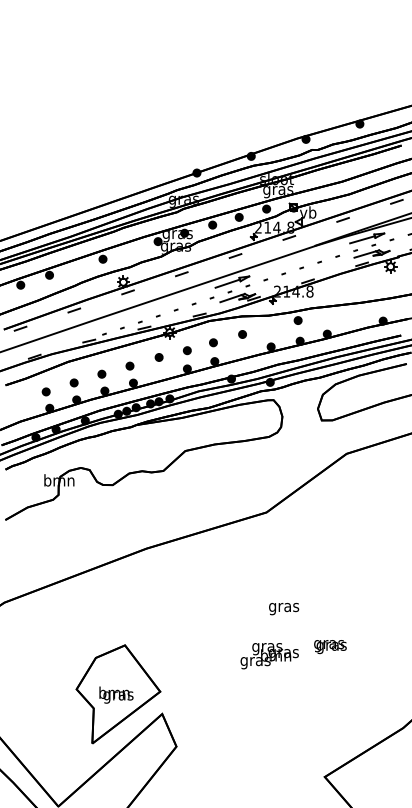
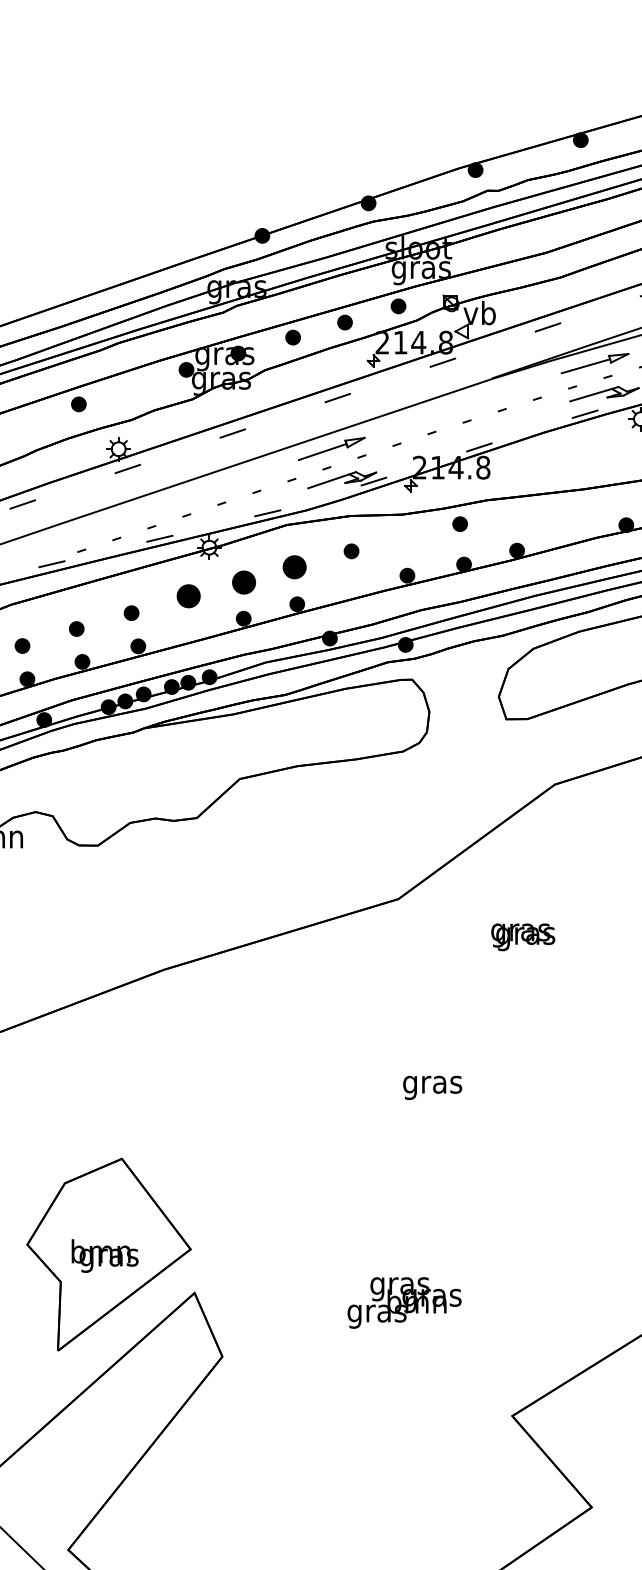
part: (213, 342) -> (294, 566), size x1.6
part: (186, 350) -> (241, 582), size x1.6
part: (158, 357) -> (187, 596), size x1.6
text: (330, 647) -> (523, 938), moved
text: (269, 656) -> (404, 1303), moved

